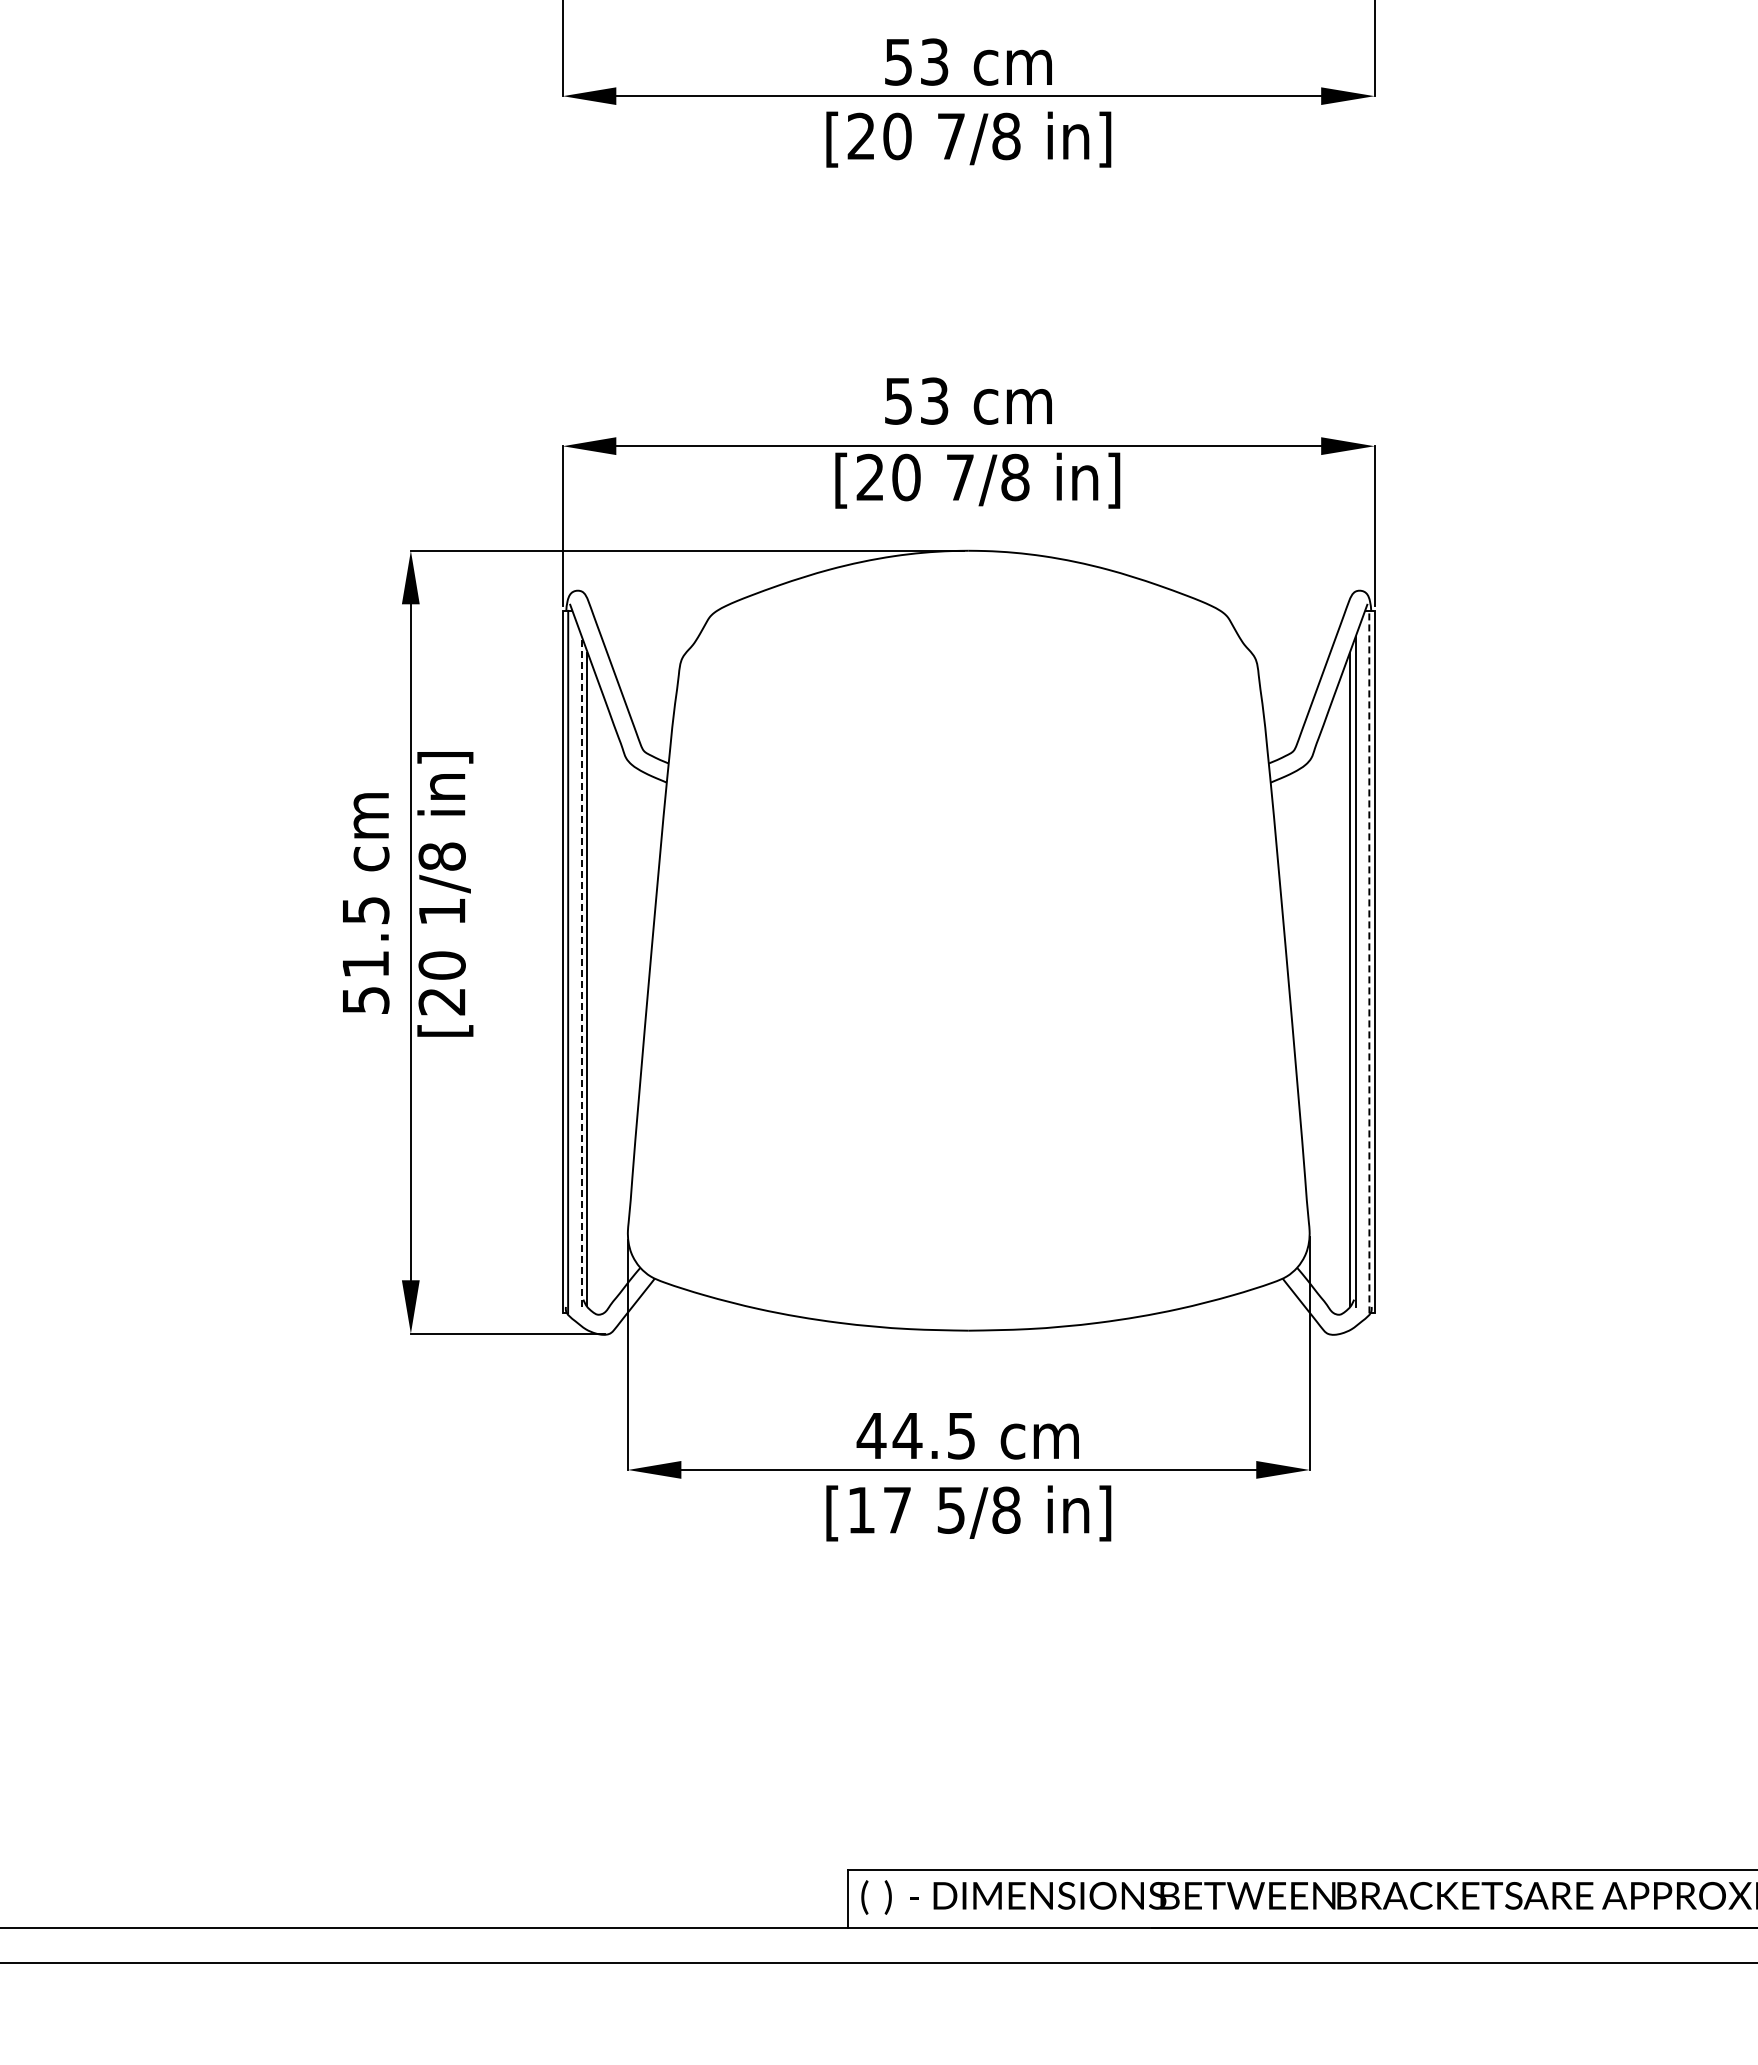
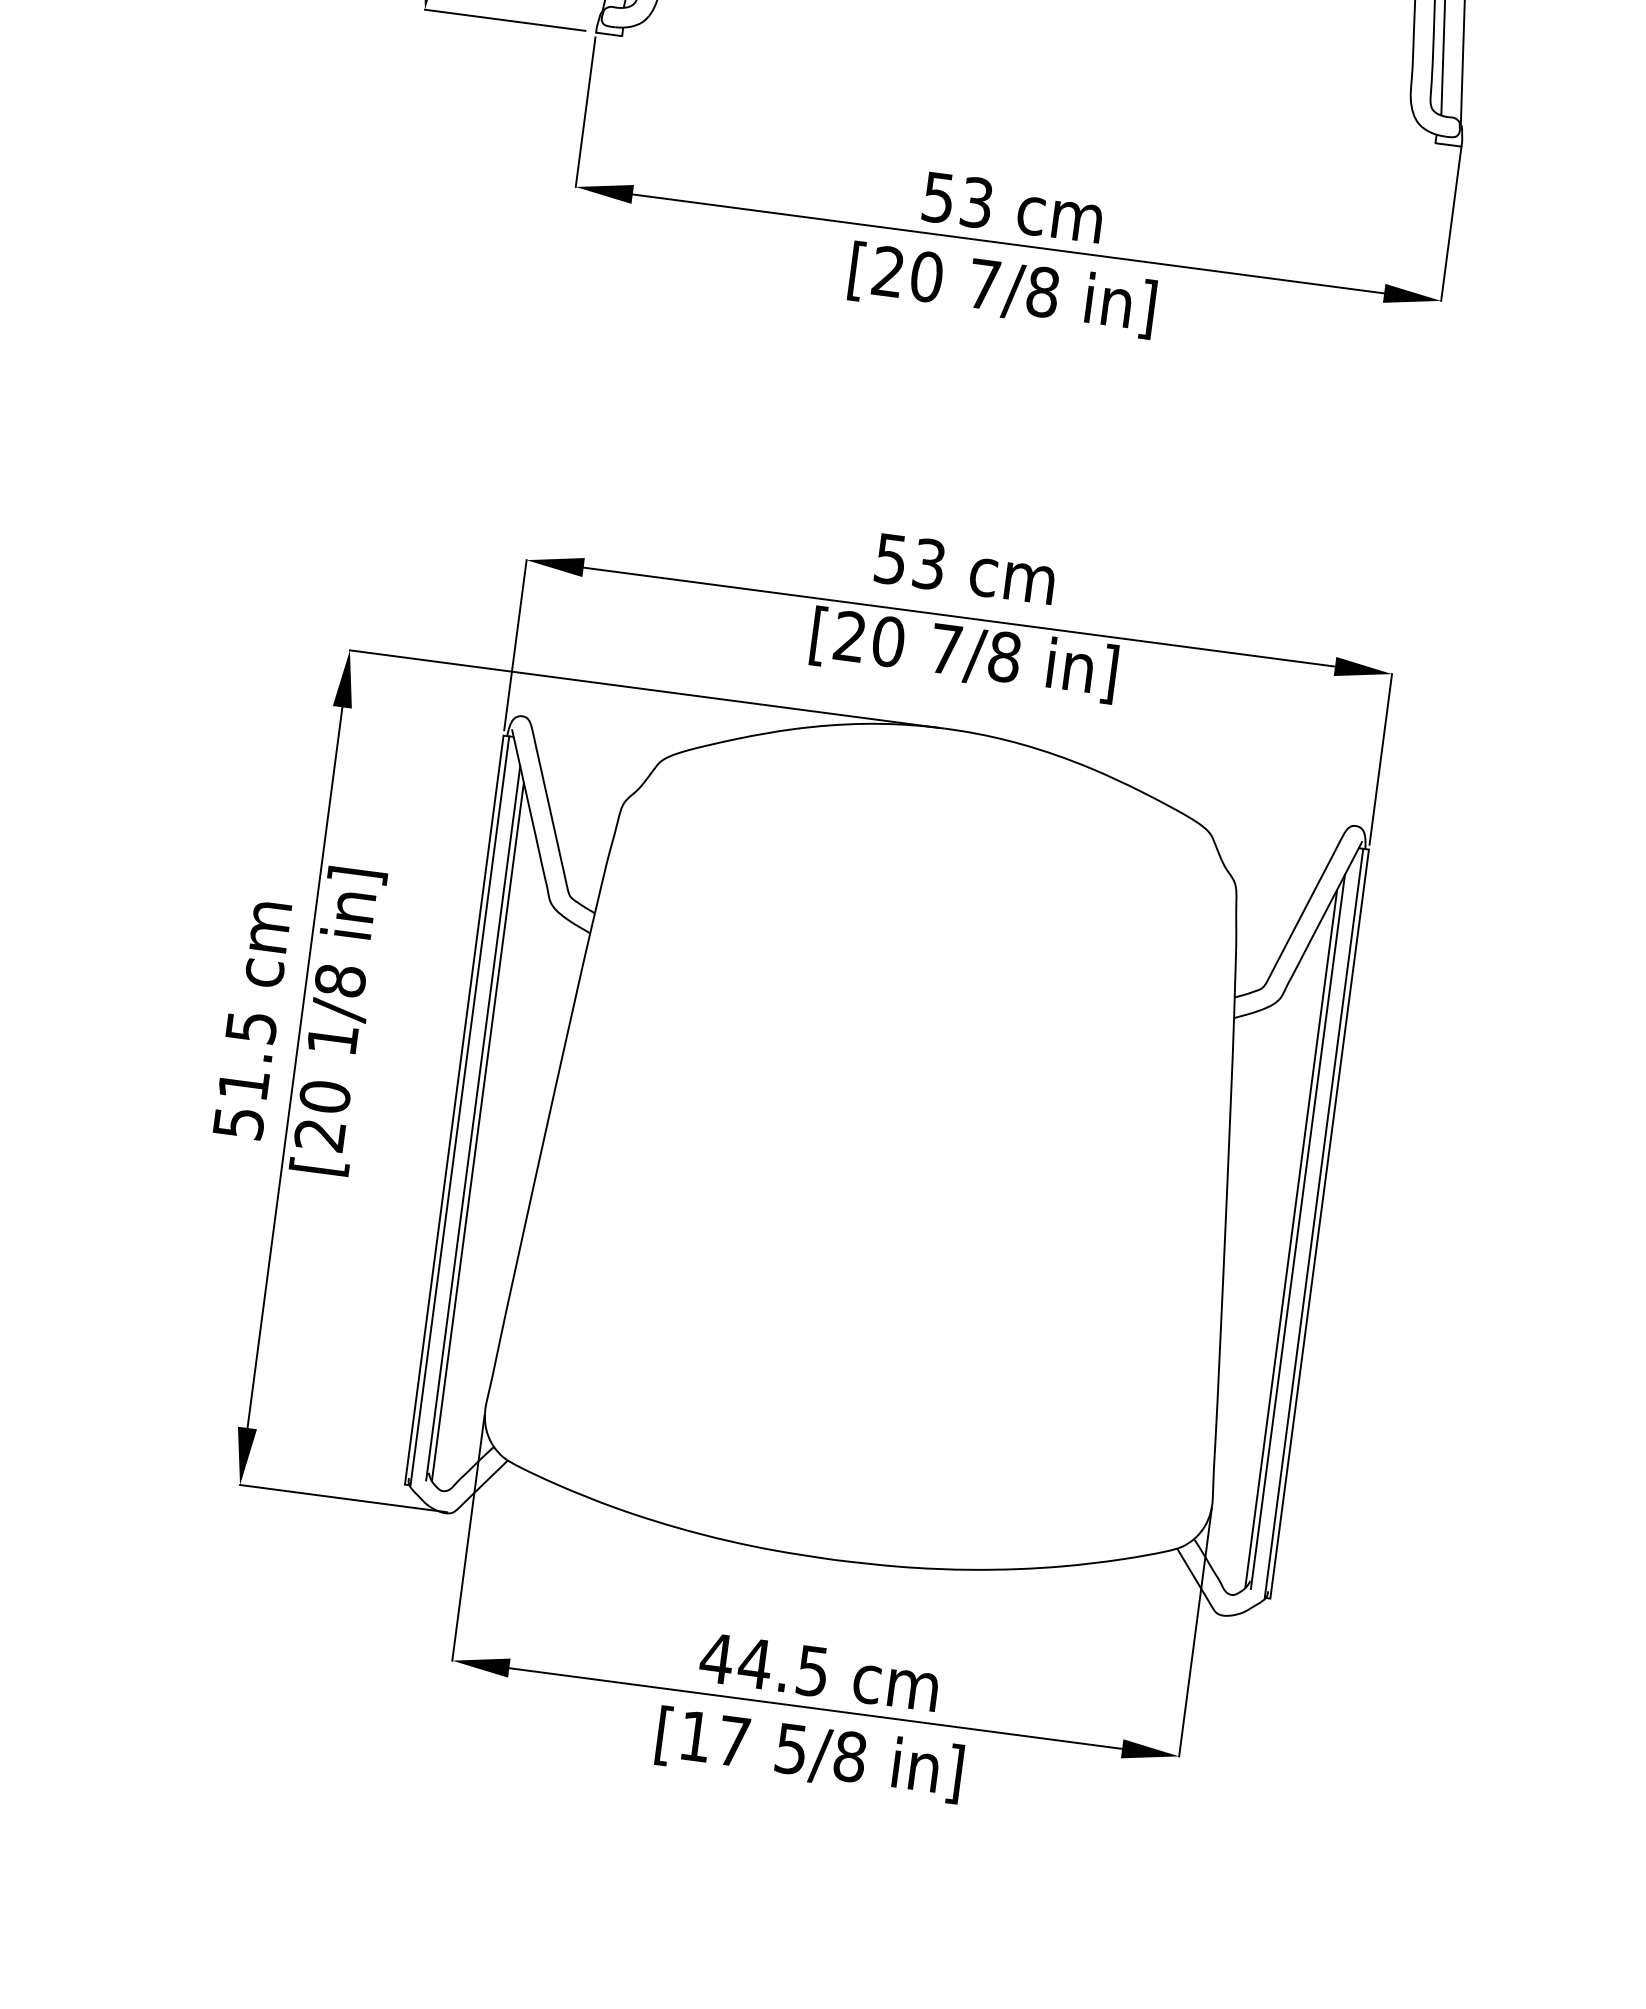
line: (1369, 961) -> (1314, 1222), dashed -> solid
line: (581, 971) -> (472, 1122), dashed -> solid

